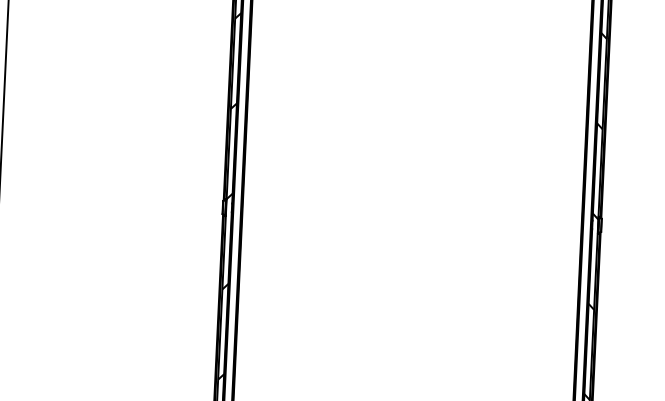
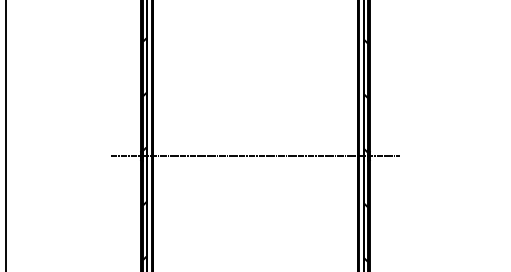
line: (412, 217) -> (255, 156), added

